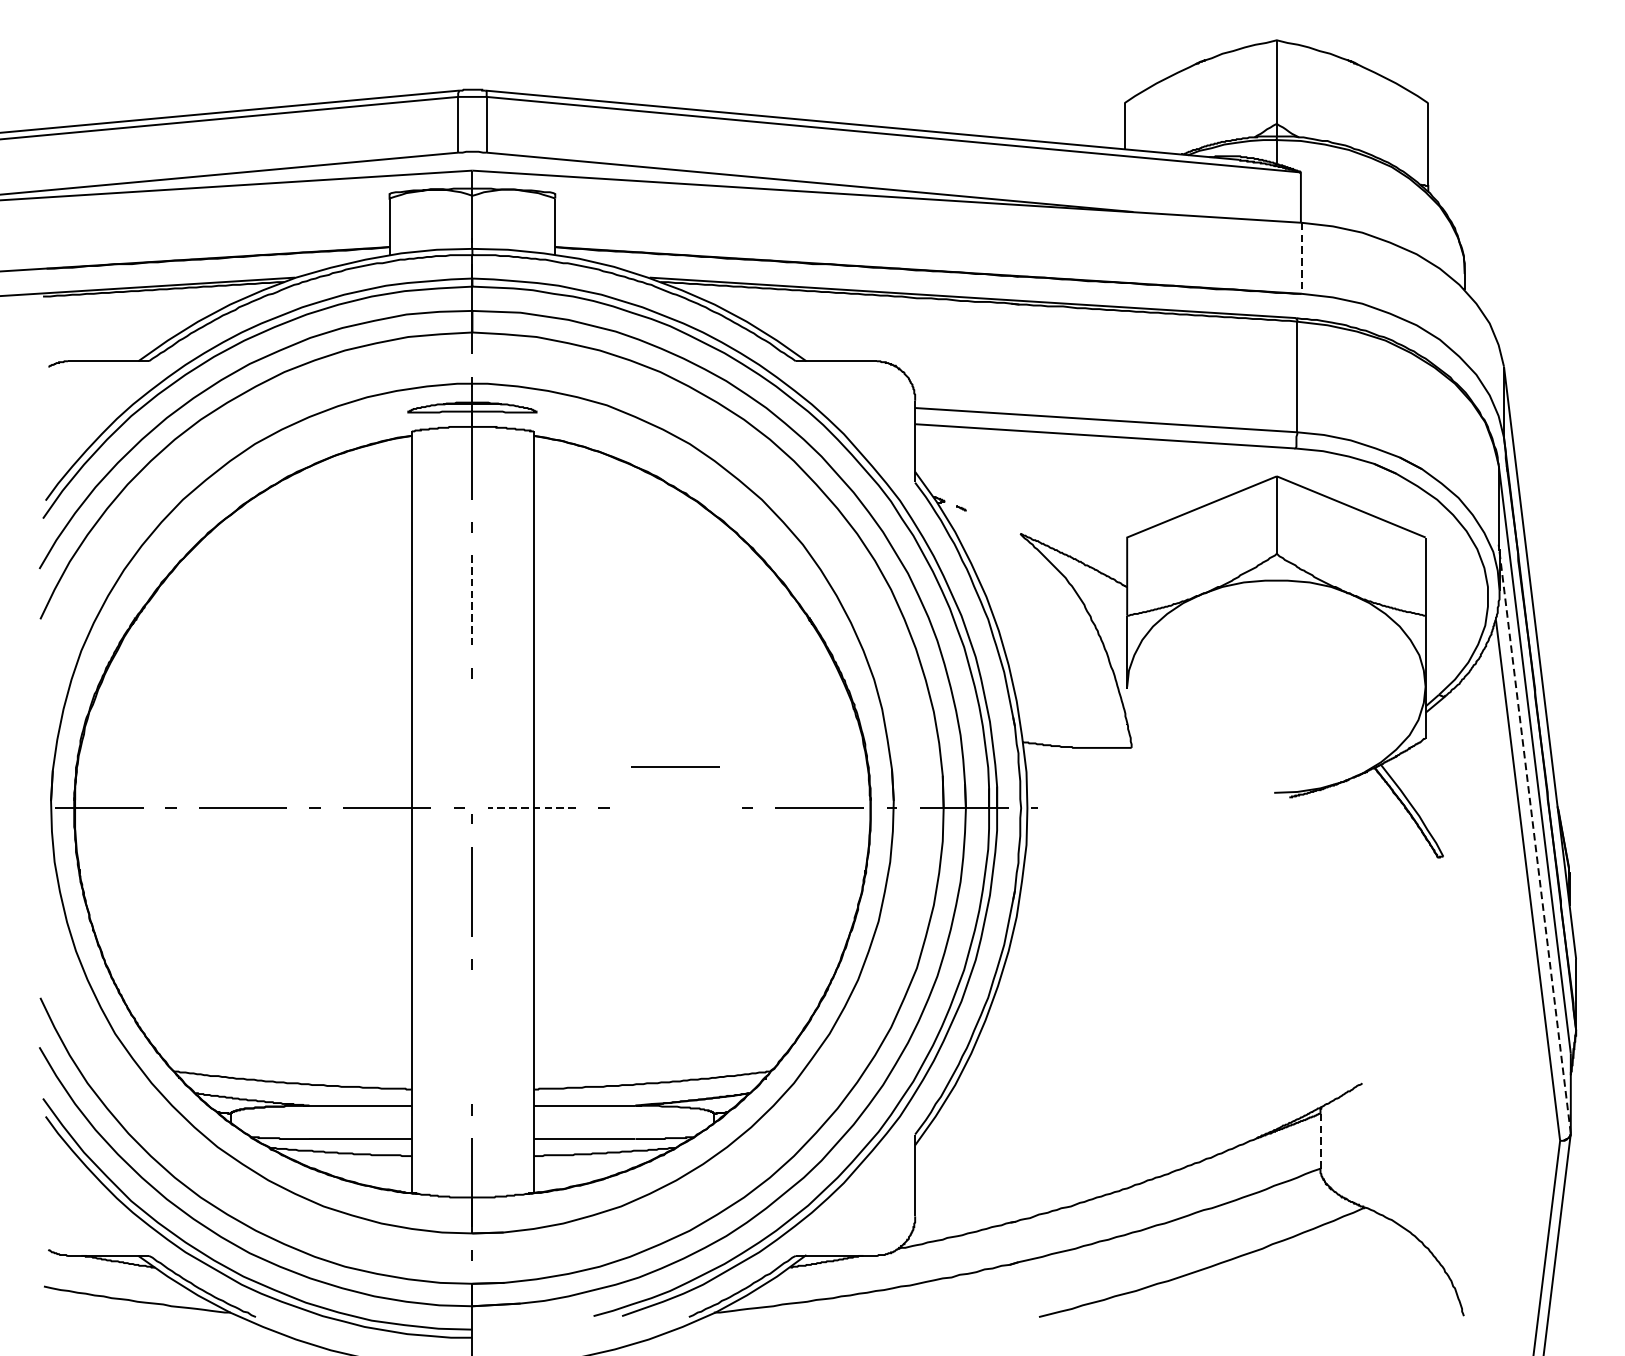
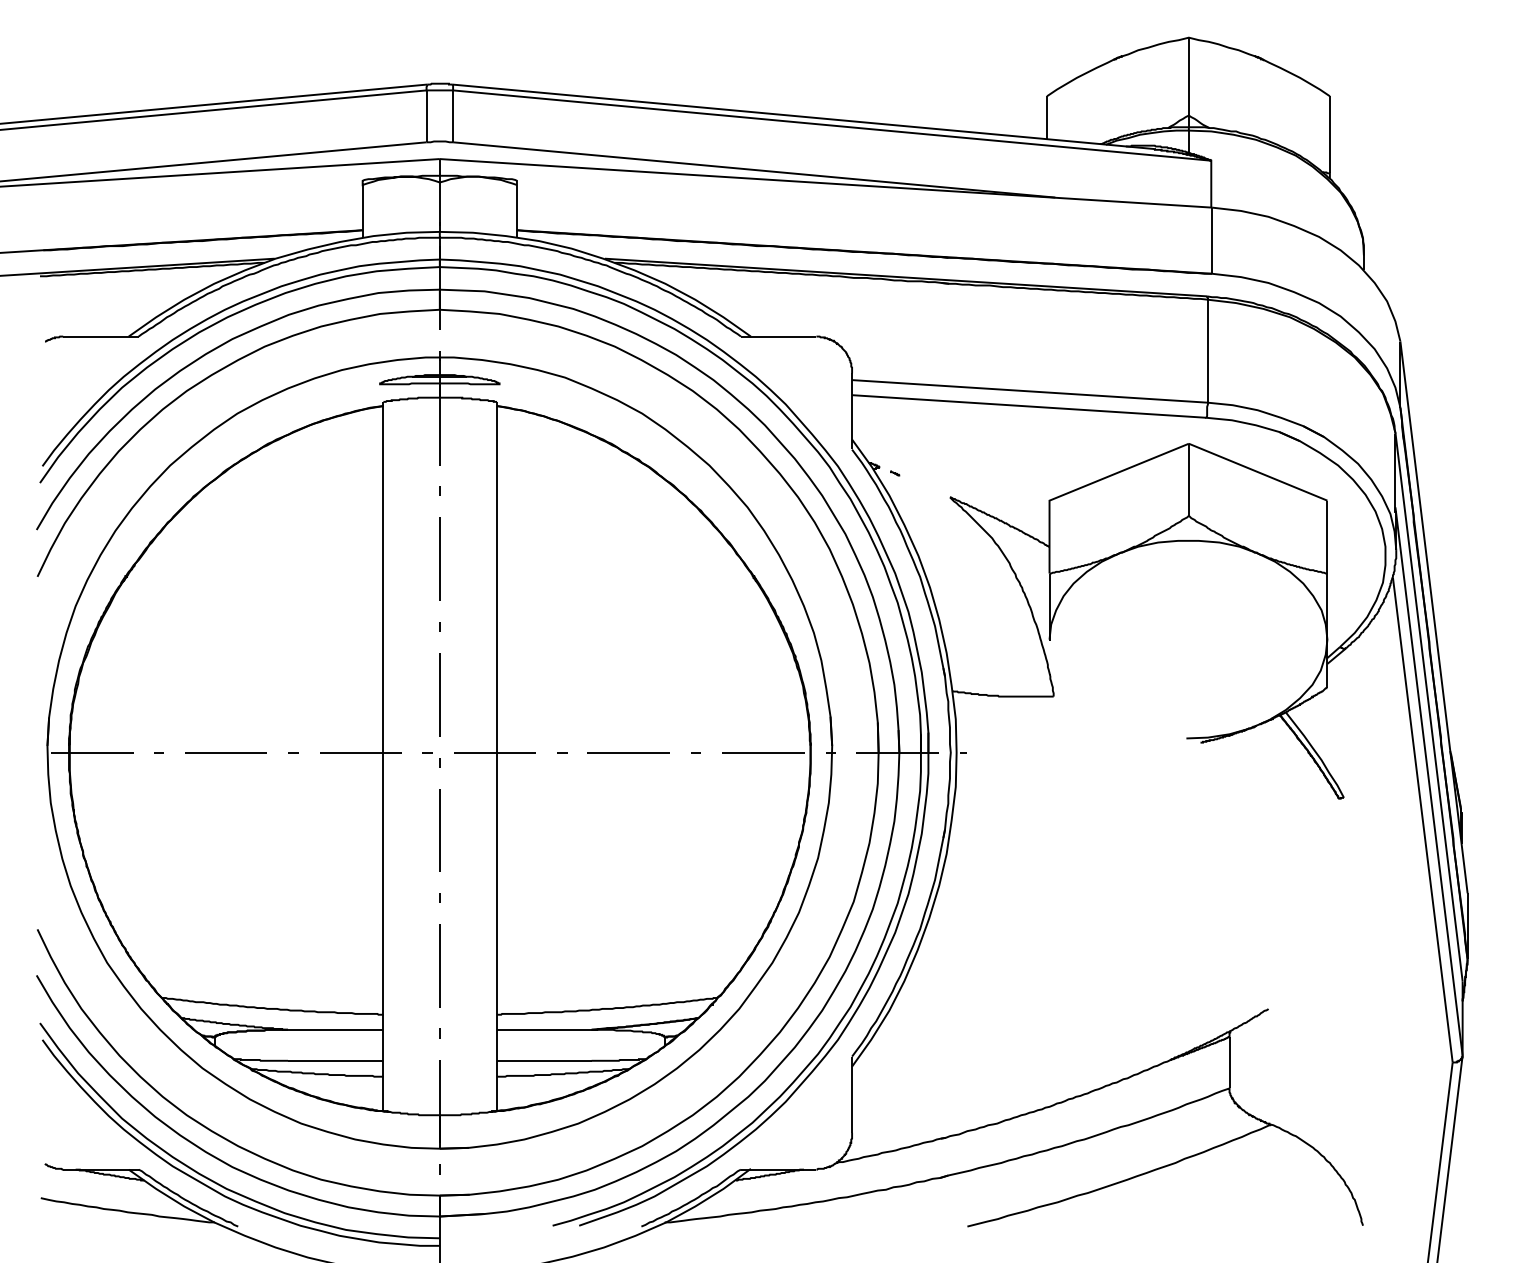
line: (1302, 259) -> (1212, 241), dashed -> solid
line: (472, 600) -> (439, 559), dashed -> solid
line: (472, 745) -> (439, 694), added
line: (675, 767) -> (628, 752), moved
line: (531, 807) -> (494, 752), dashed -> solid
line: (1534, 839) -> (1428, 781), dashed -> solid
line: (472, 1036) -> (439, 965), added
line: (1320, 1140) -> (1229, 1062), dashed -> solid

